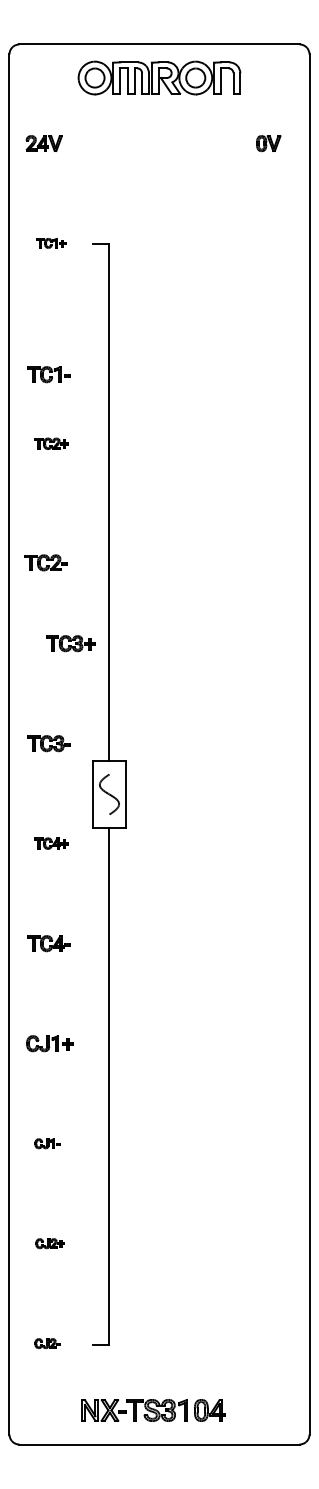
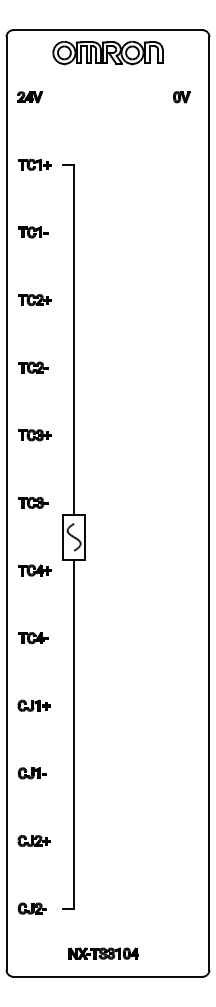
part: (50, 243) -> (34, 164), size x1.67
part: (49, 374) -> (33, 232), moved
part: (50, 444) -> (34, 300), size x1.43
part: (46, 562) -> (33, 367), moved
part: (70, 643) -> (34, 435), moved
part: (50, 843) -> (34, 570), size x1.43
part: (46, 1143) -> (31, 773), size x1.67
part: (49, 1242) -> (33, 840), size x1.67
part: (46, 1343) -> (31, 908), size x1.67
part: (152, 1410) -> (103, 953), size x0.71

